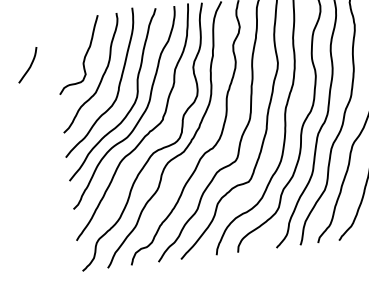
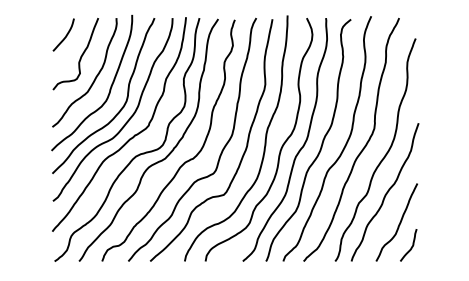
curve: (29, 65) -> (65, 35), moved

